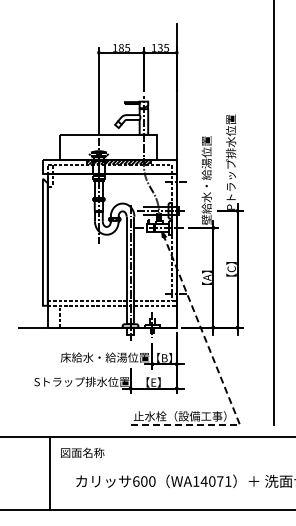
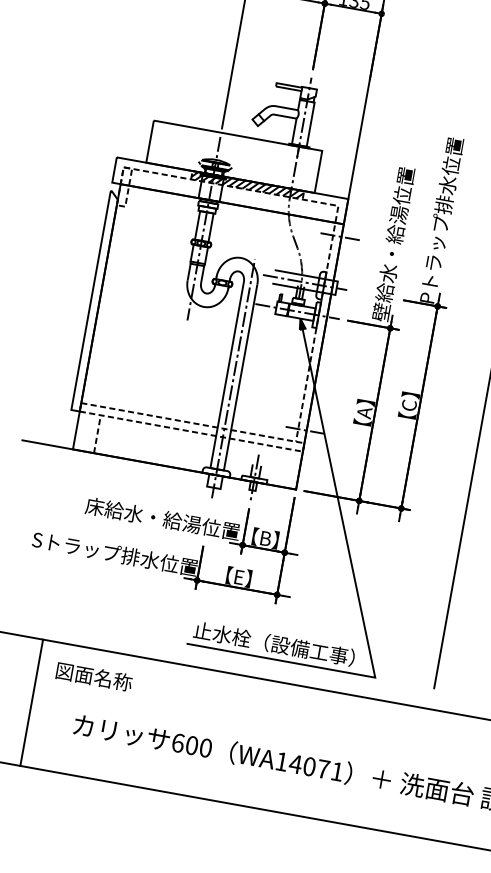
line: (221, 379) -> (357, 593), dashed -> solid

